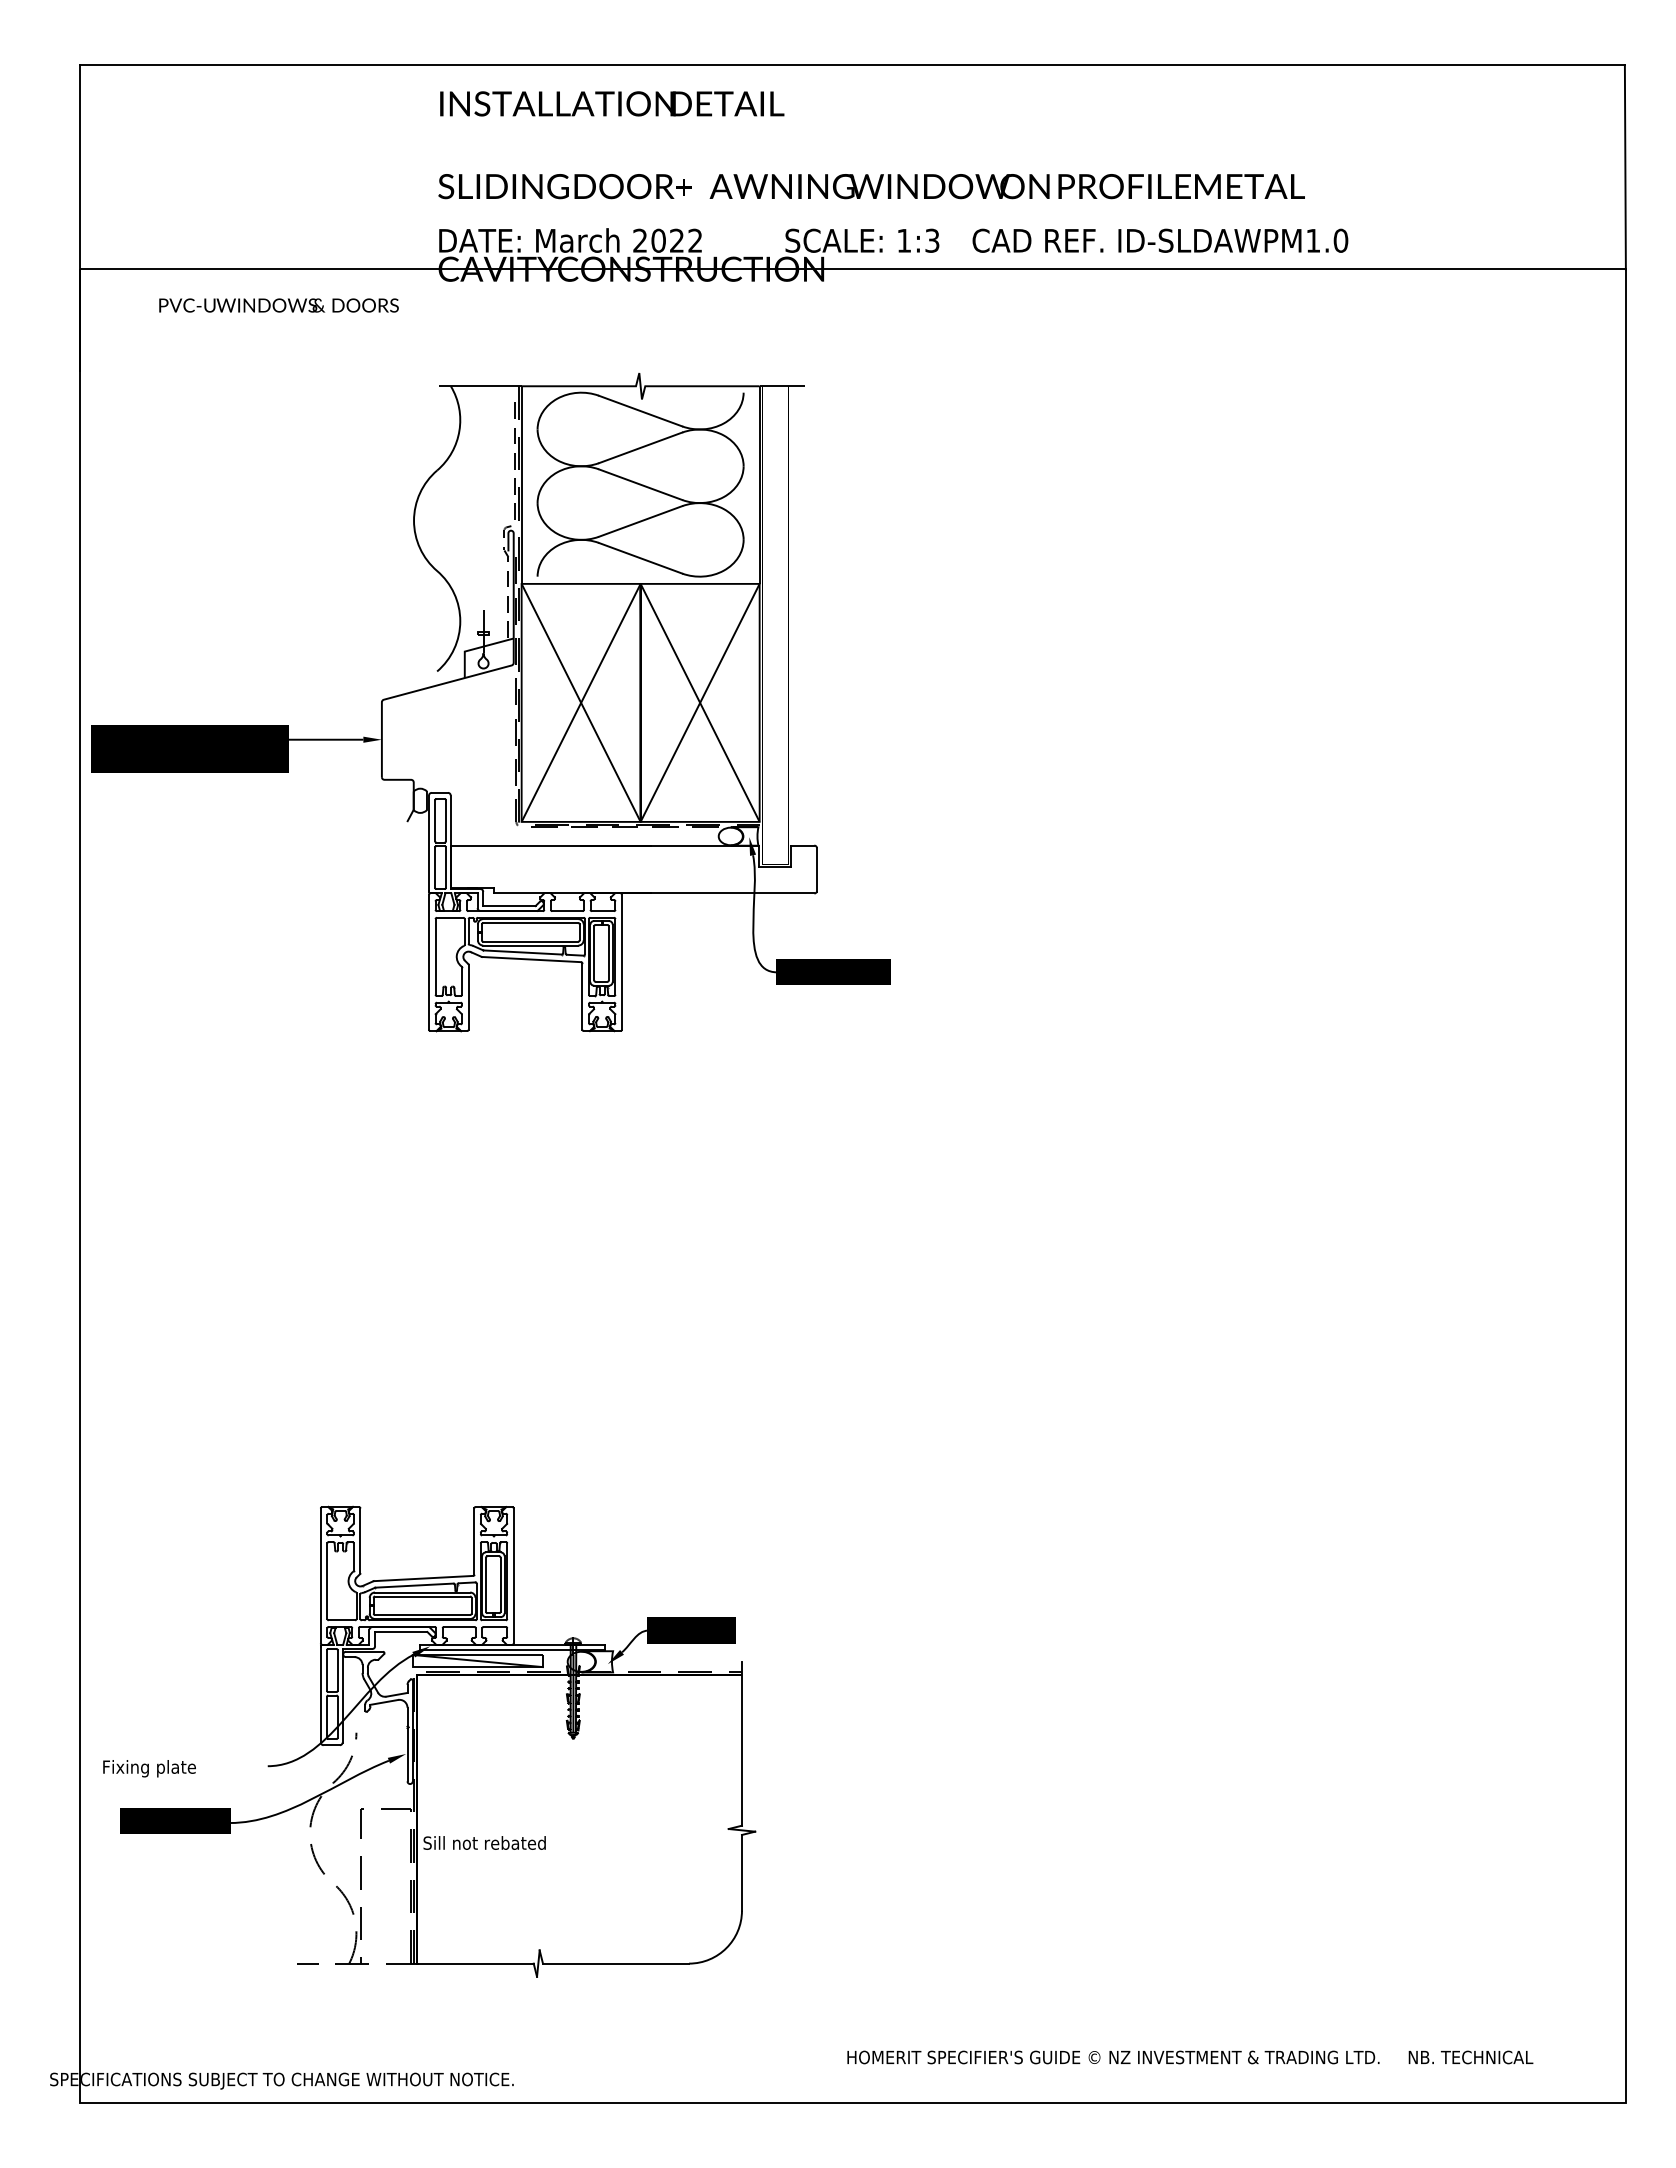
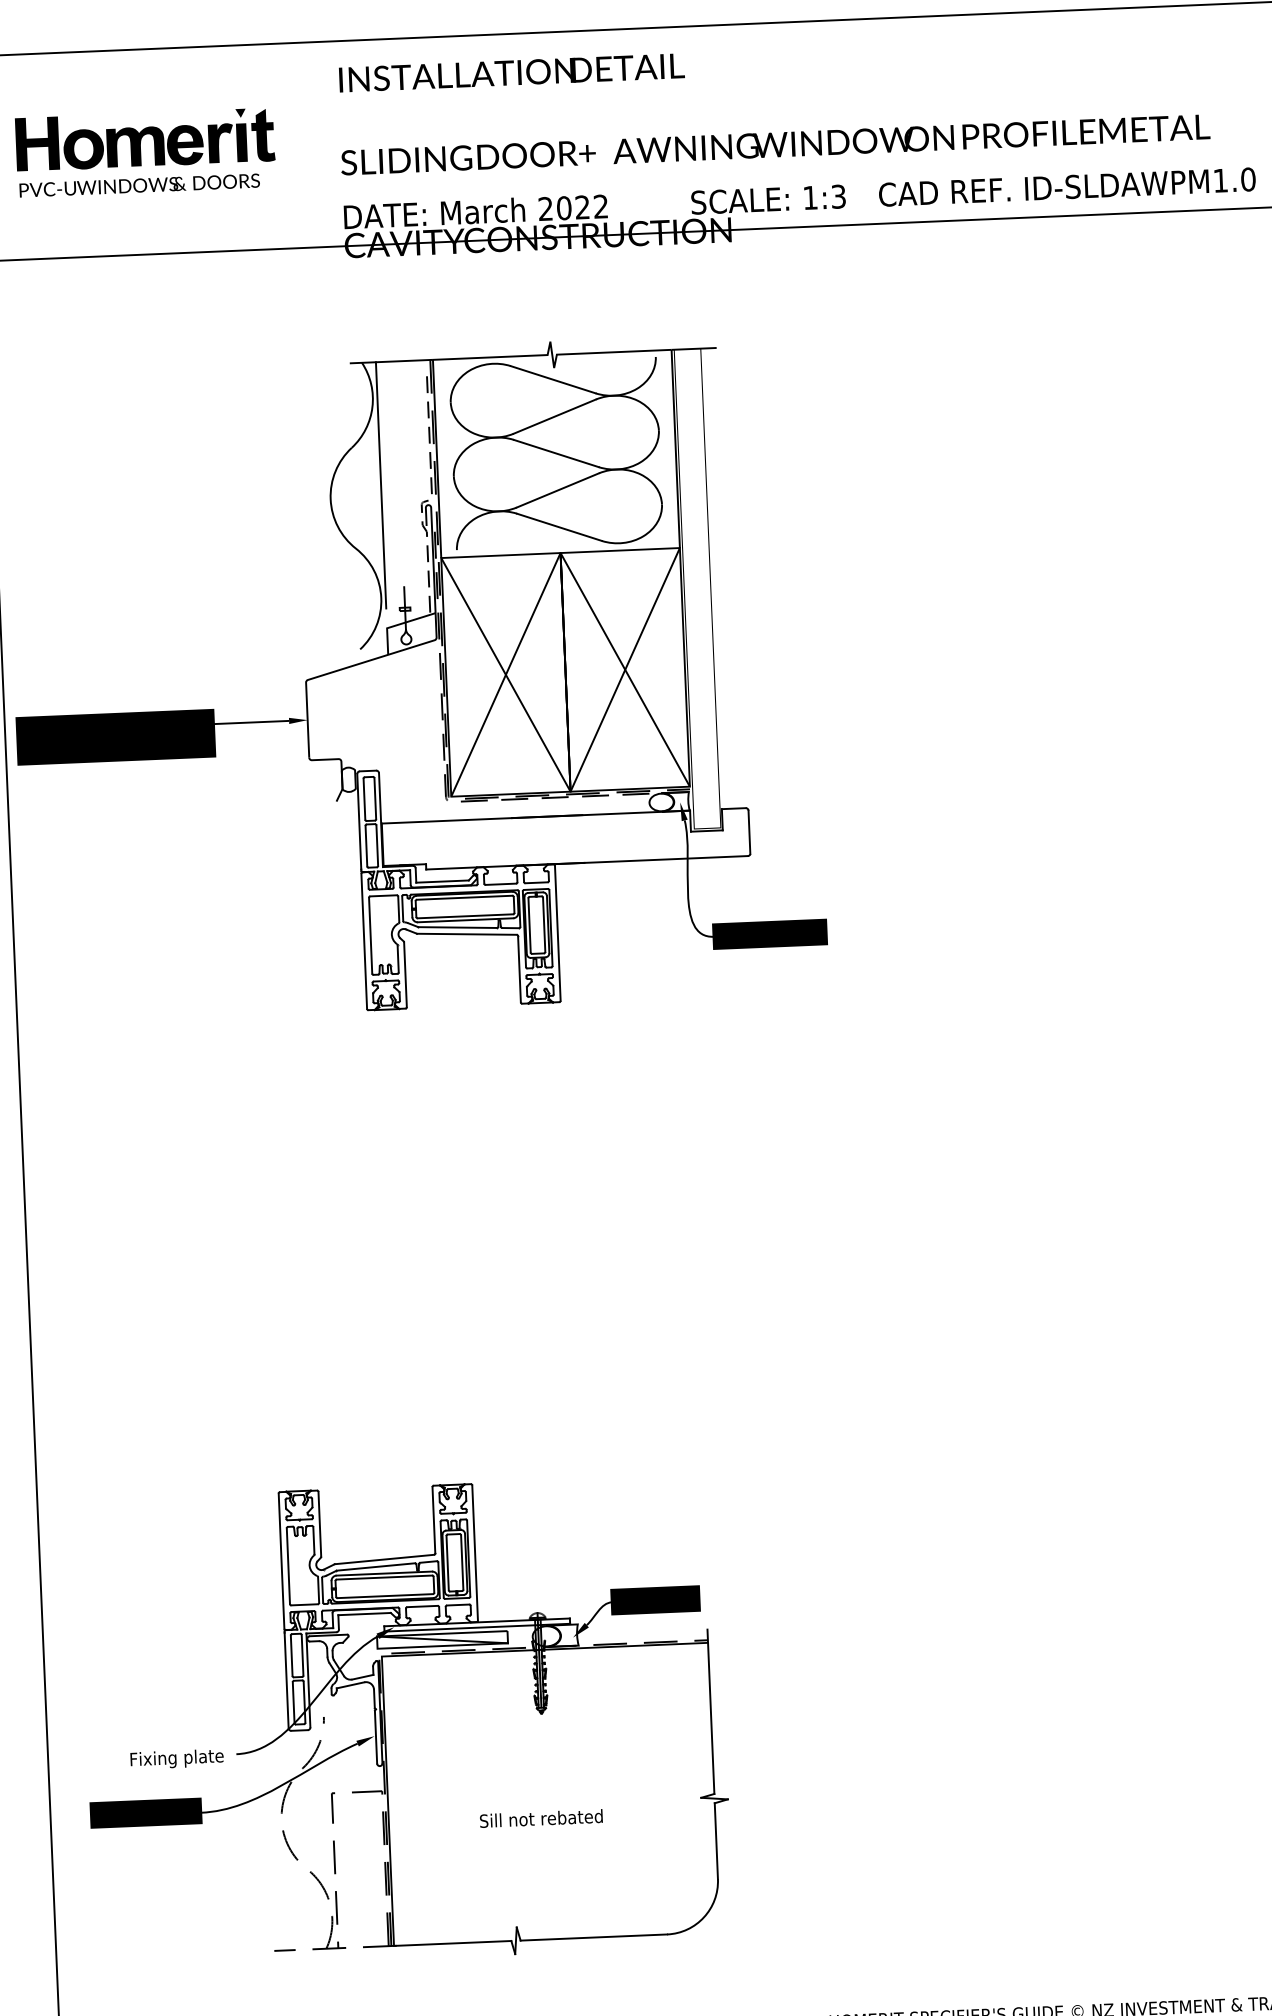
part: (244, 155) -> (145, 140), added
text: (278, 305) -> (139, 185), moved
line: (464, 508) -> (380, 484), added
text: (149, 1768) -> (177, 1759), moved
text: (484, 1842) -> (541, 1818), moved

